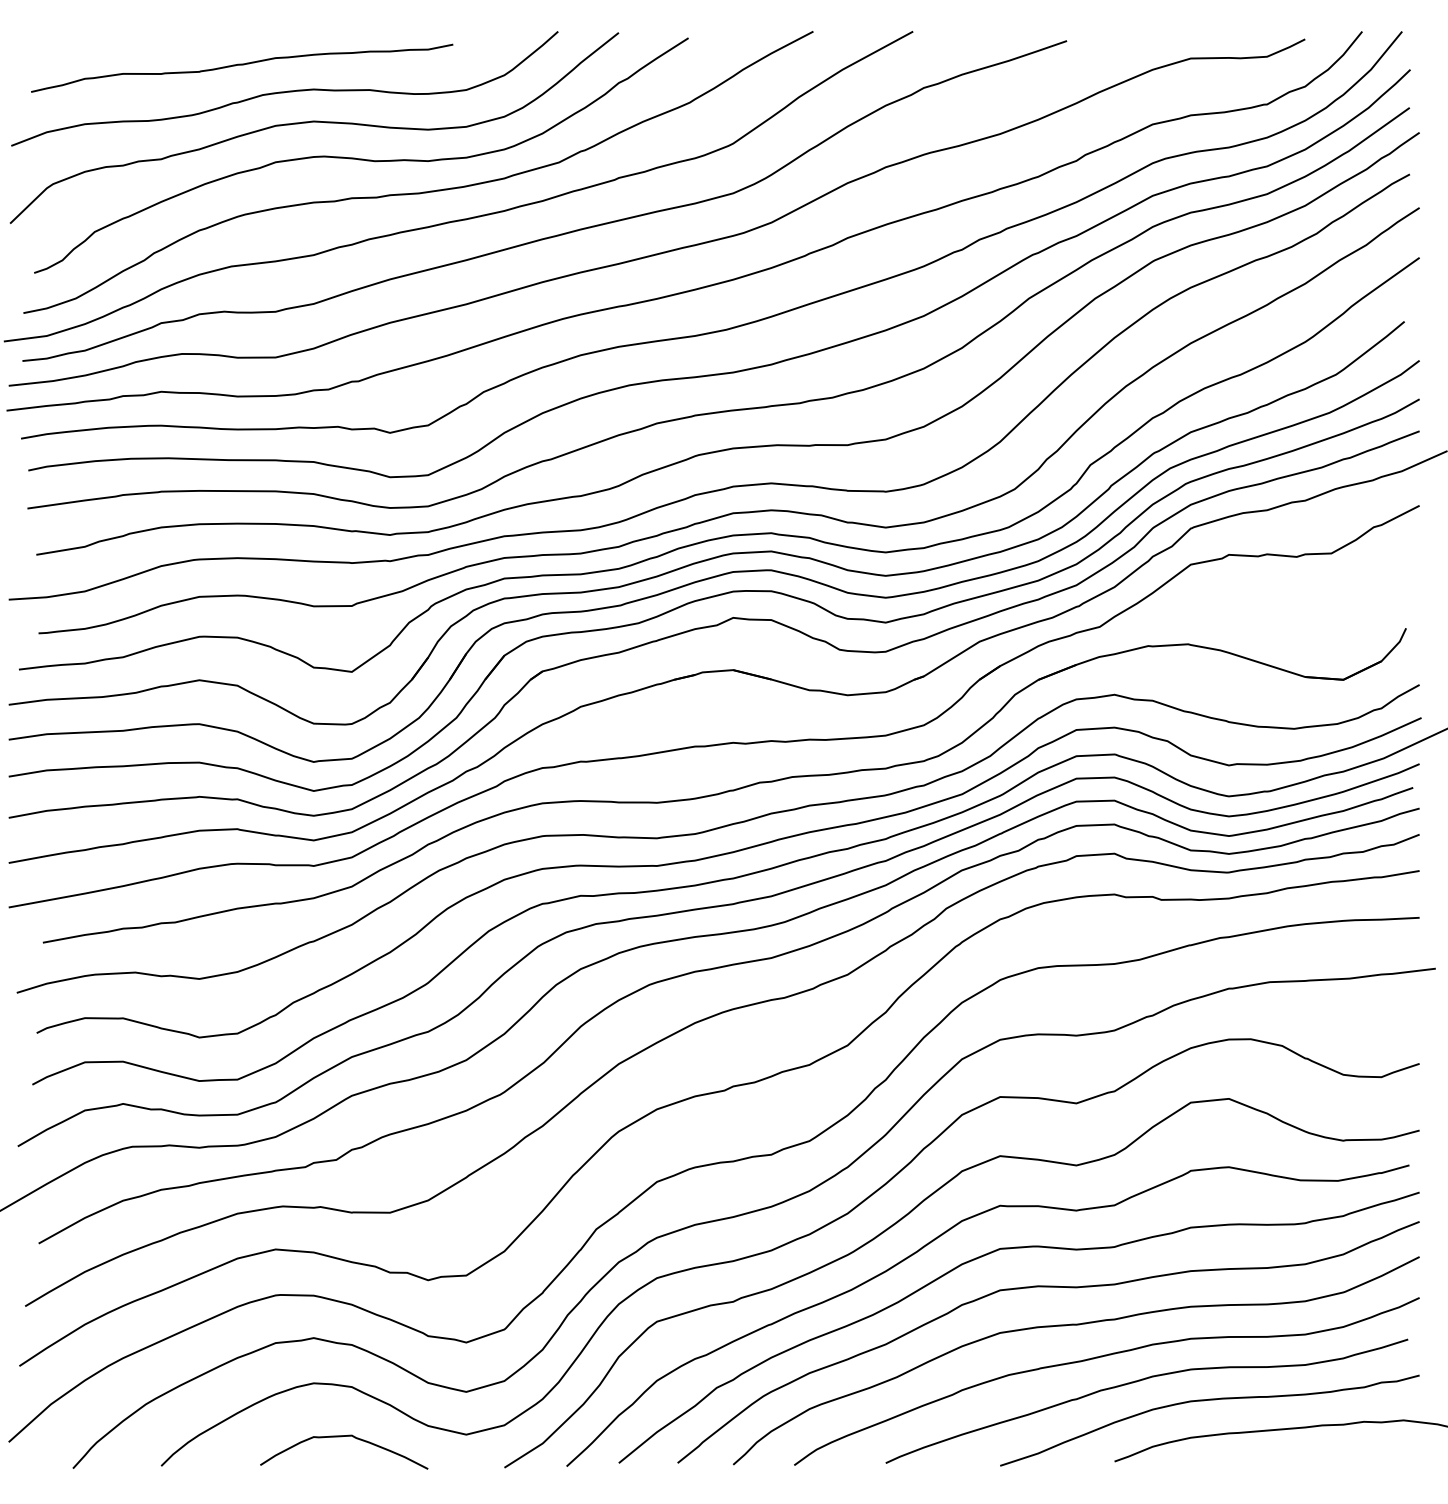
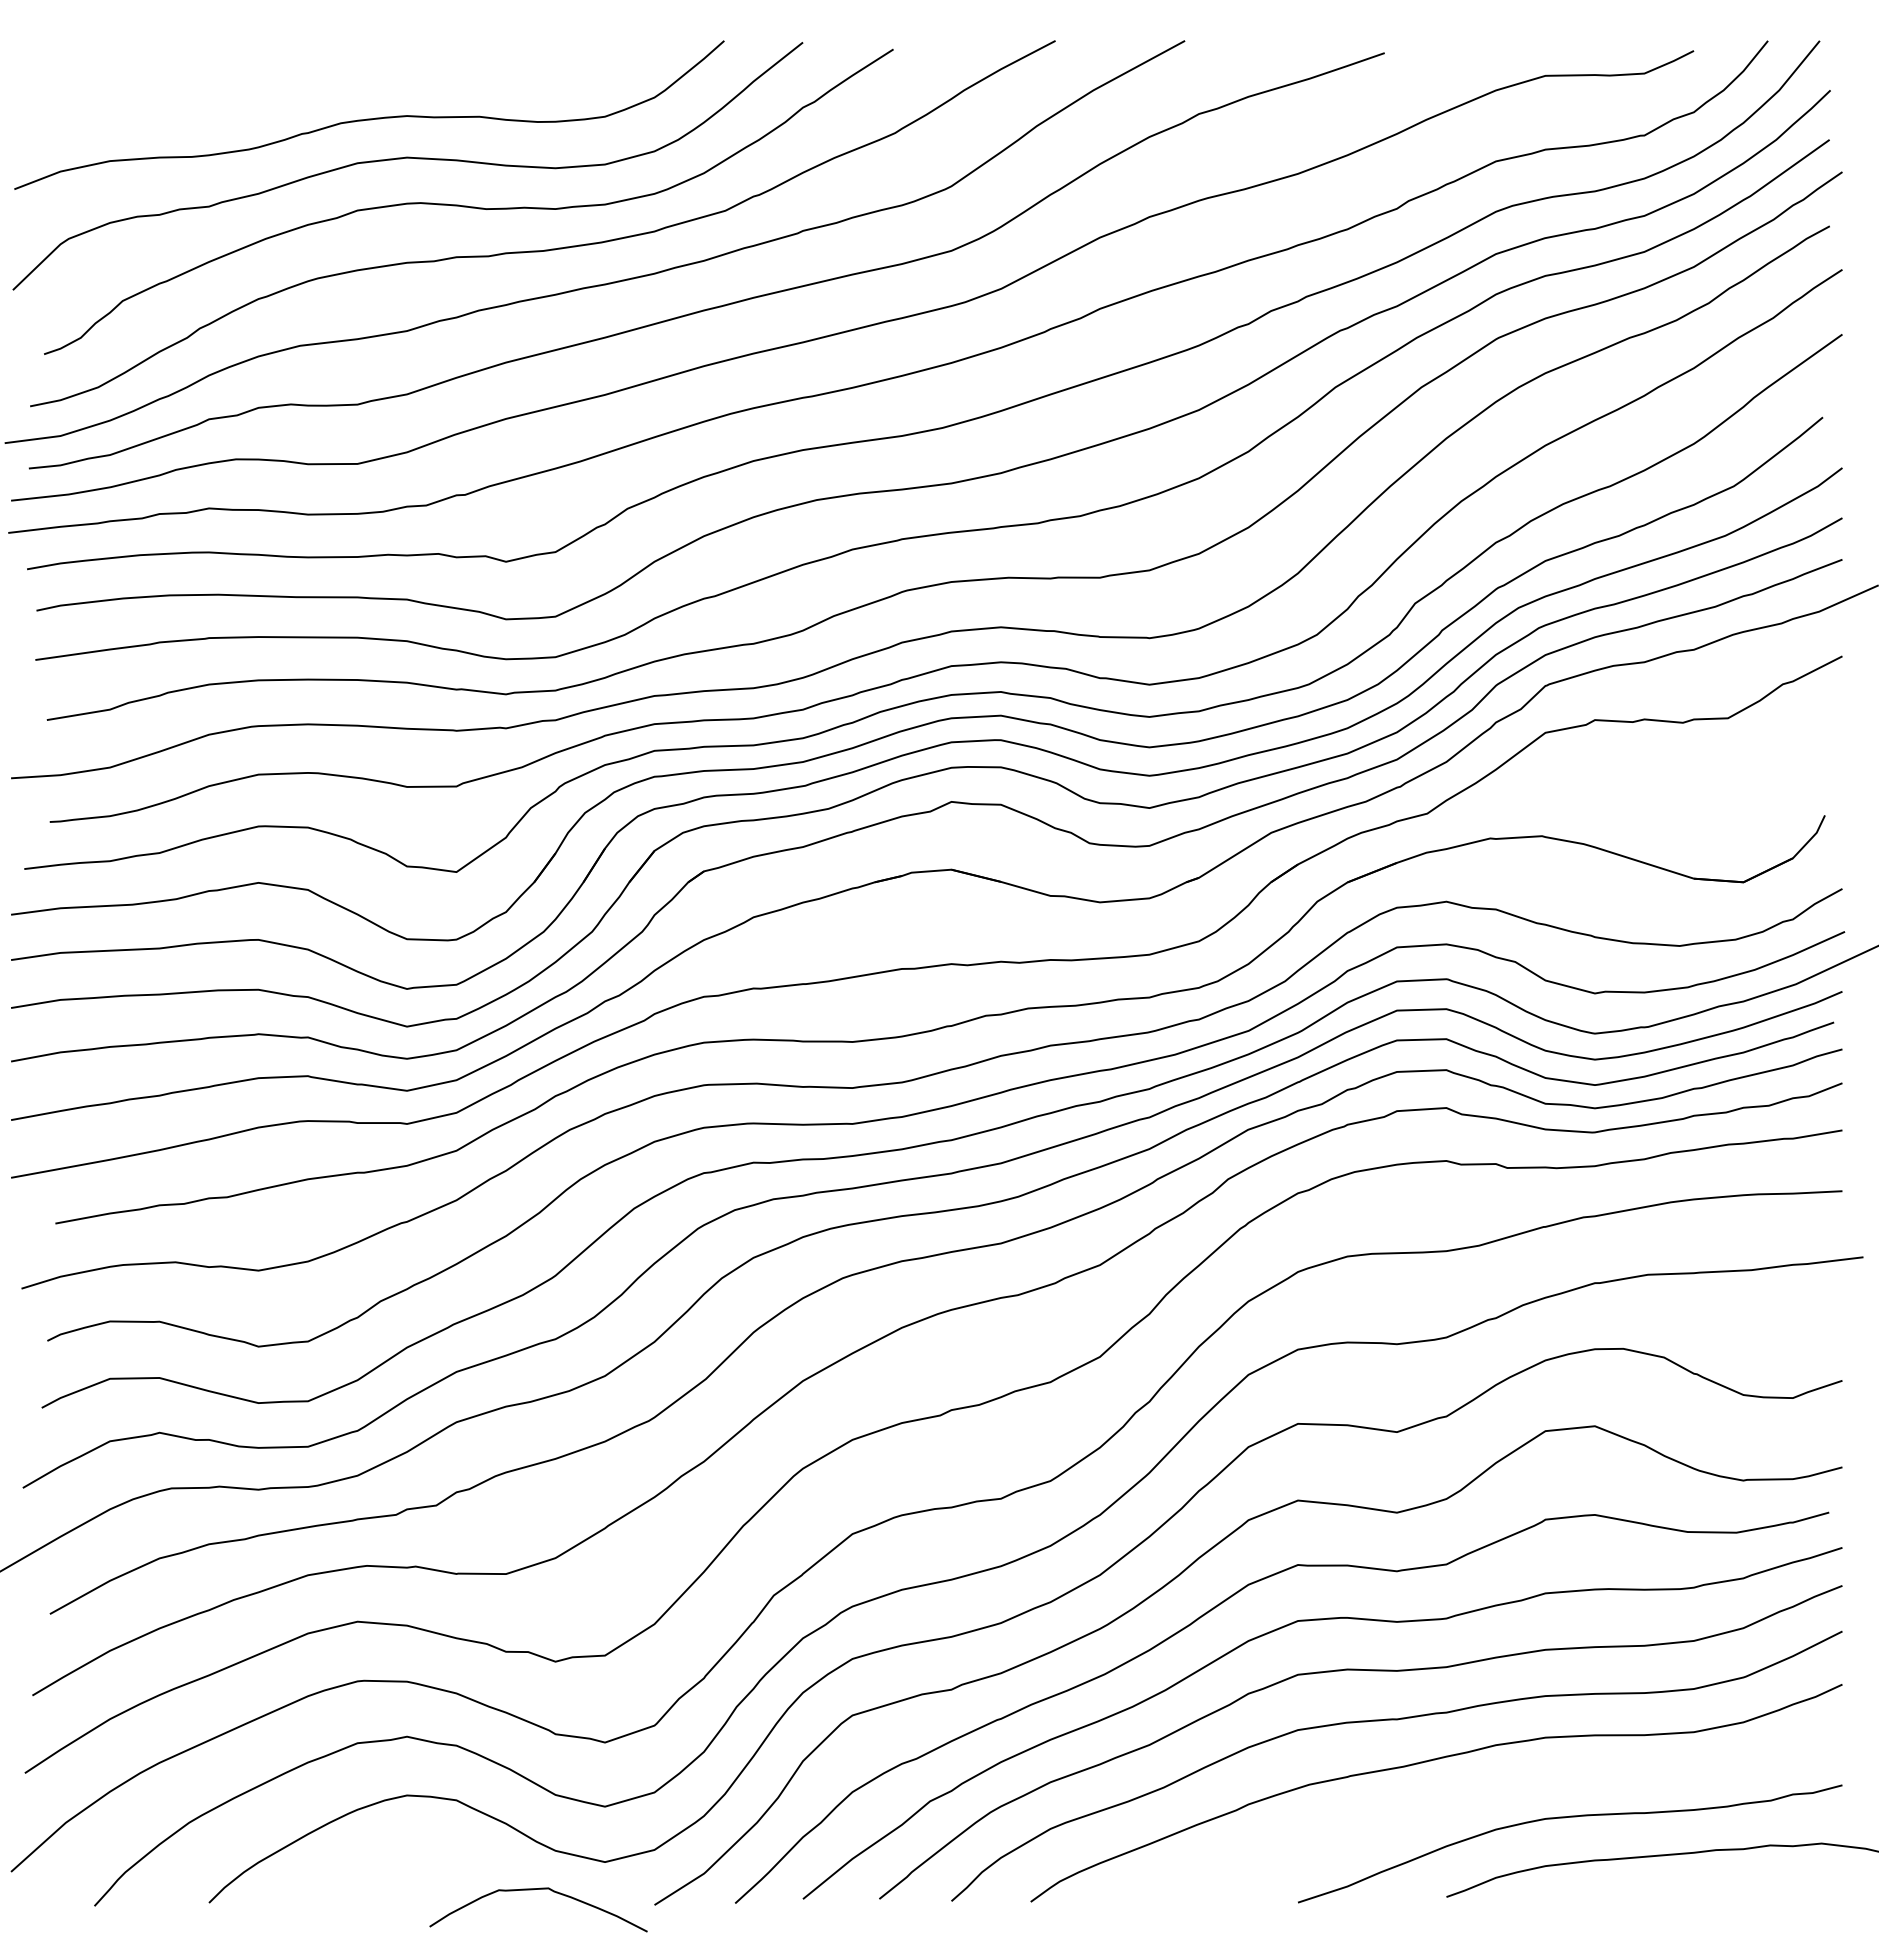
curve: (242, 65) -> (314, 84), removed
curve: (1140, 1381) -> (1480, 1792), removed
curve: (340, 1437) -> (533, 1890), moved

